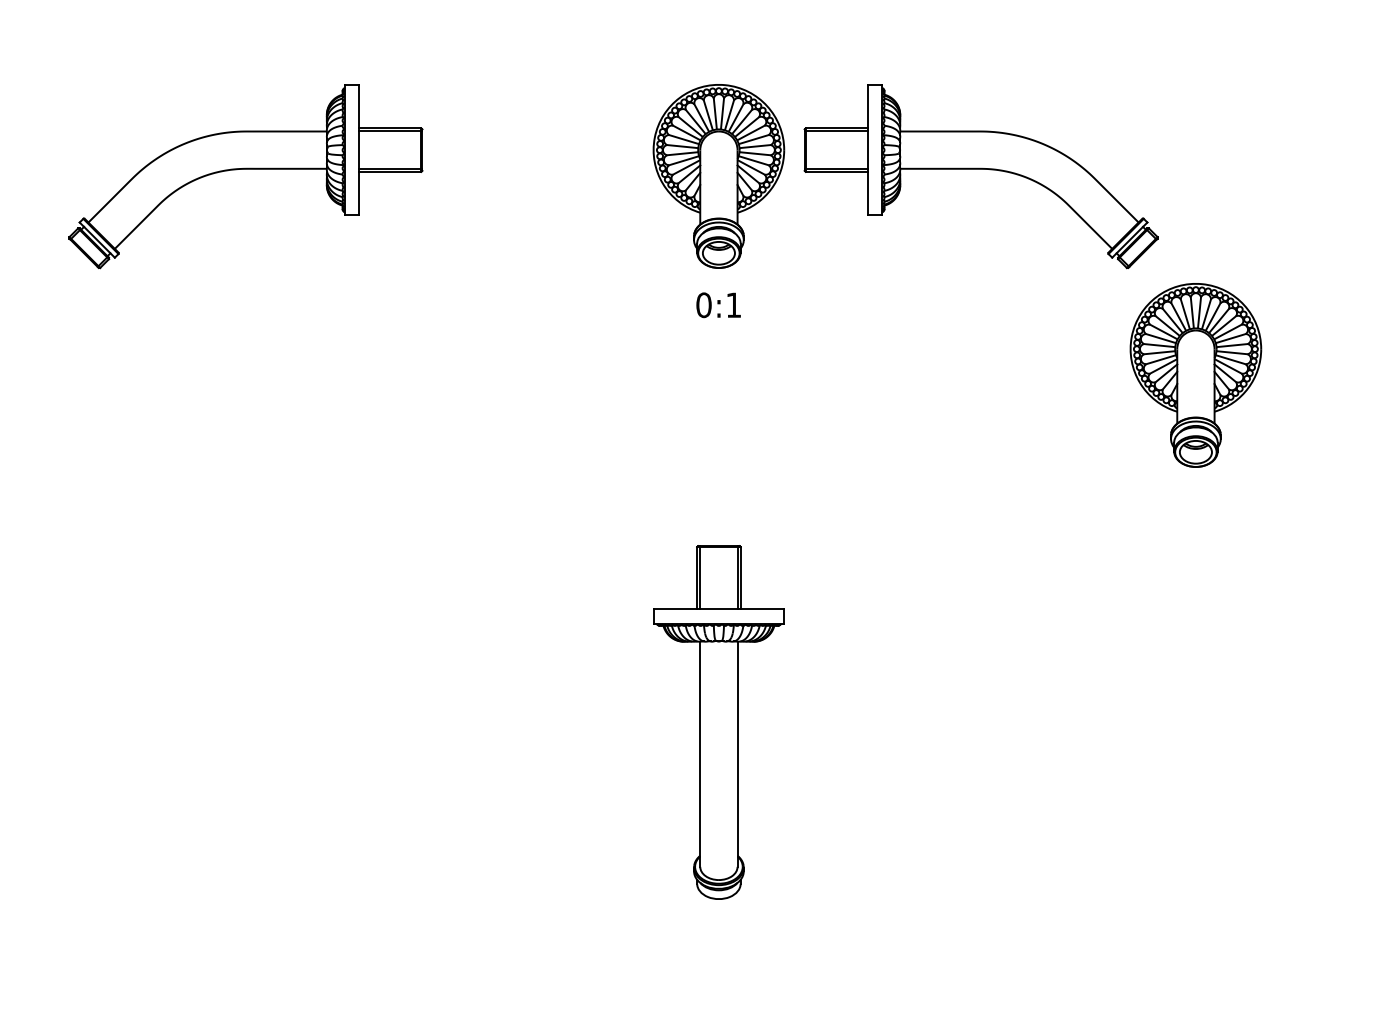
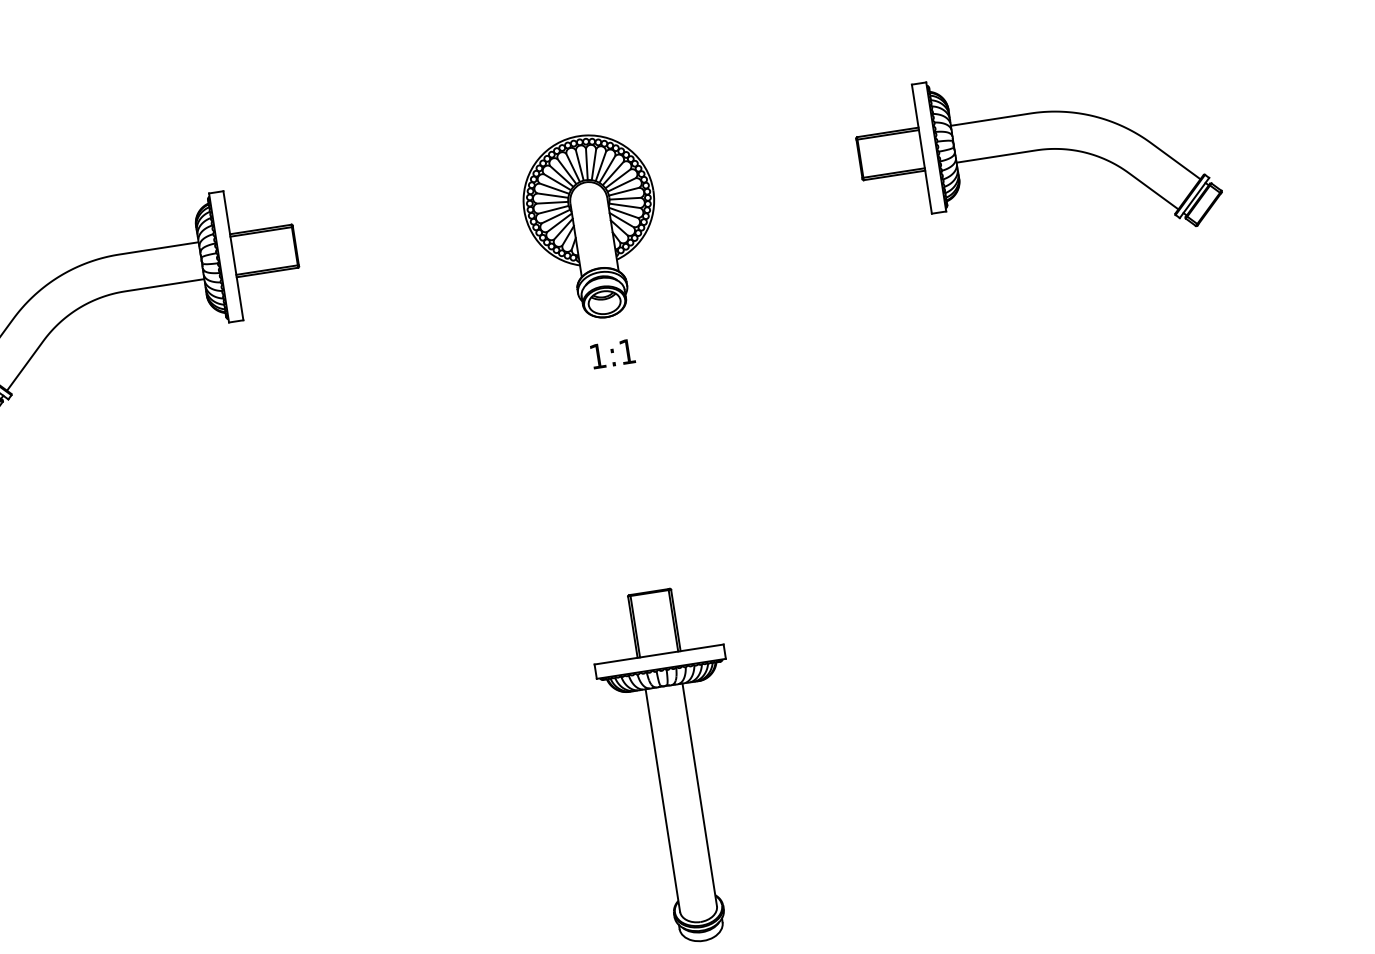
part: (980, 169) -> (1036, 151), moved
text: (703, 305) -> (597, 356), 0:1 -> 1:1
part: (1195, 375) -> (1094, 350), removed

